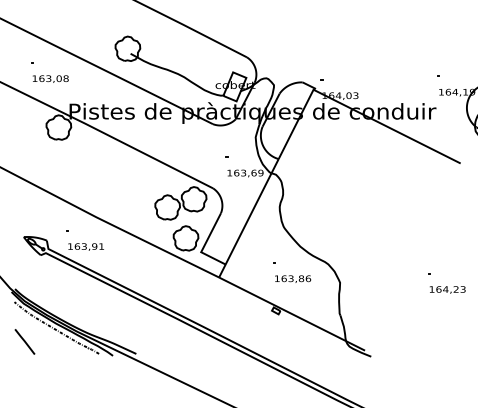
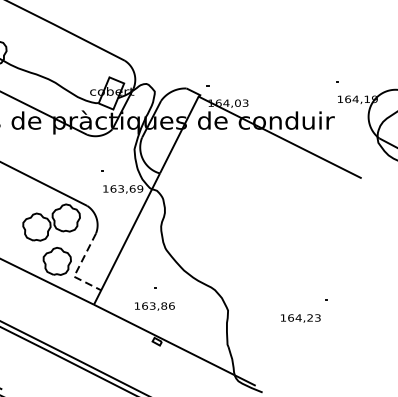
line: (204, 246) -> (77, 270), solid -> dashed
text: (293, 278) -> (155, 305), moved
text: (447, 289) -> (300, 317), moved

